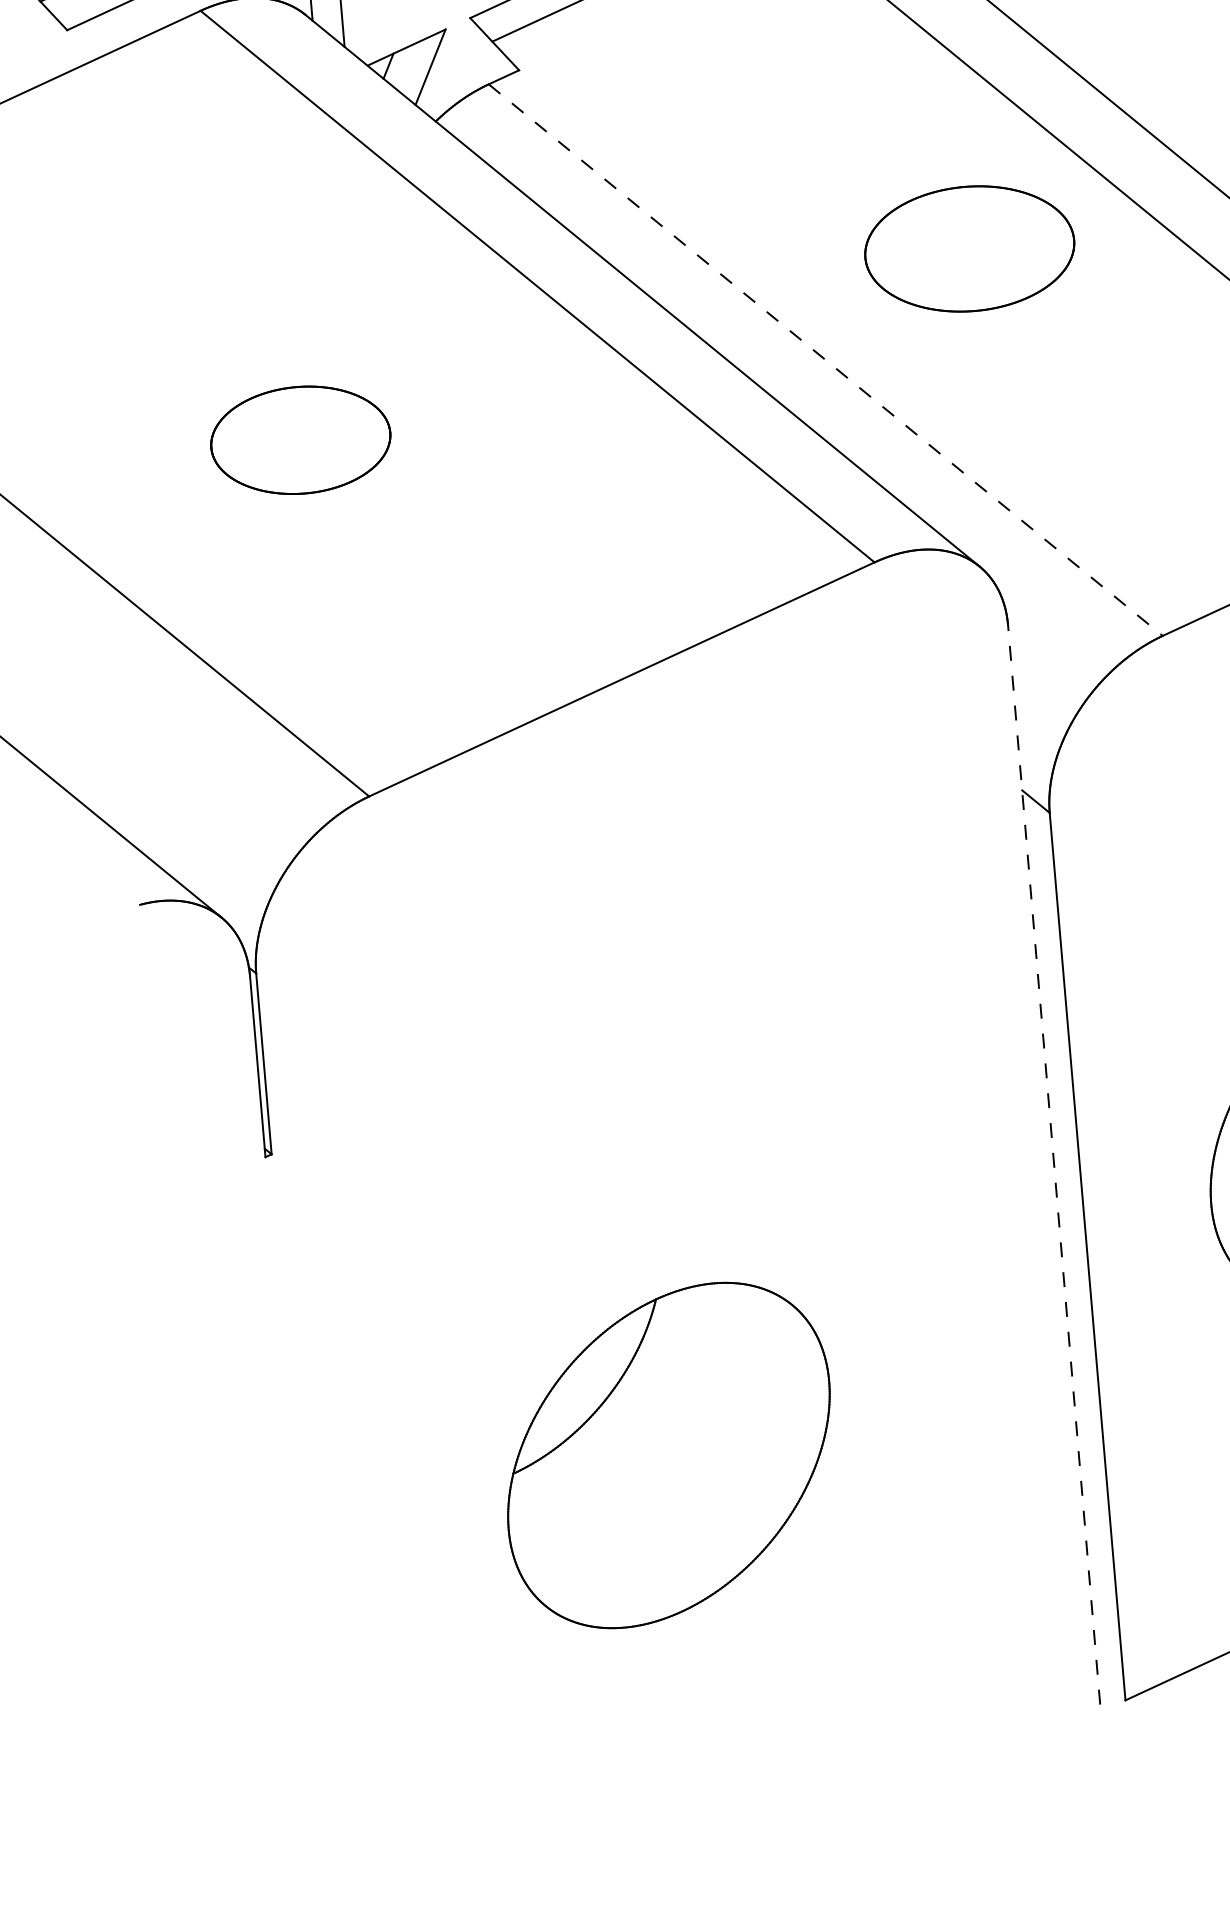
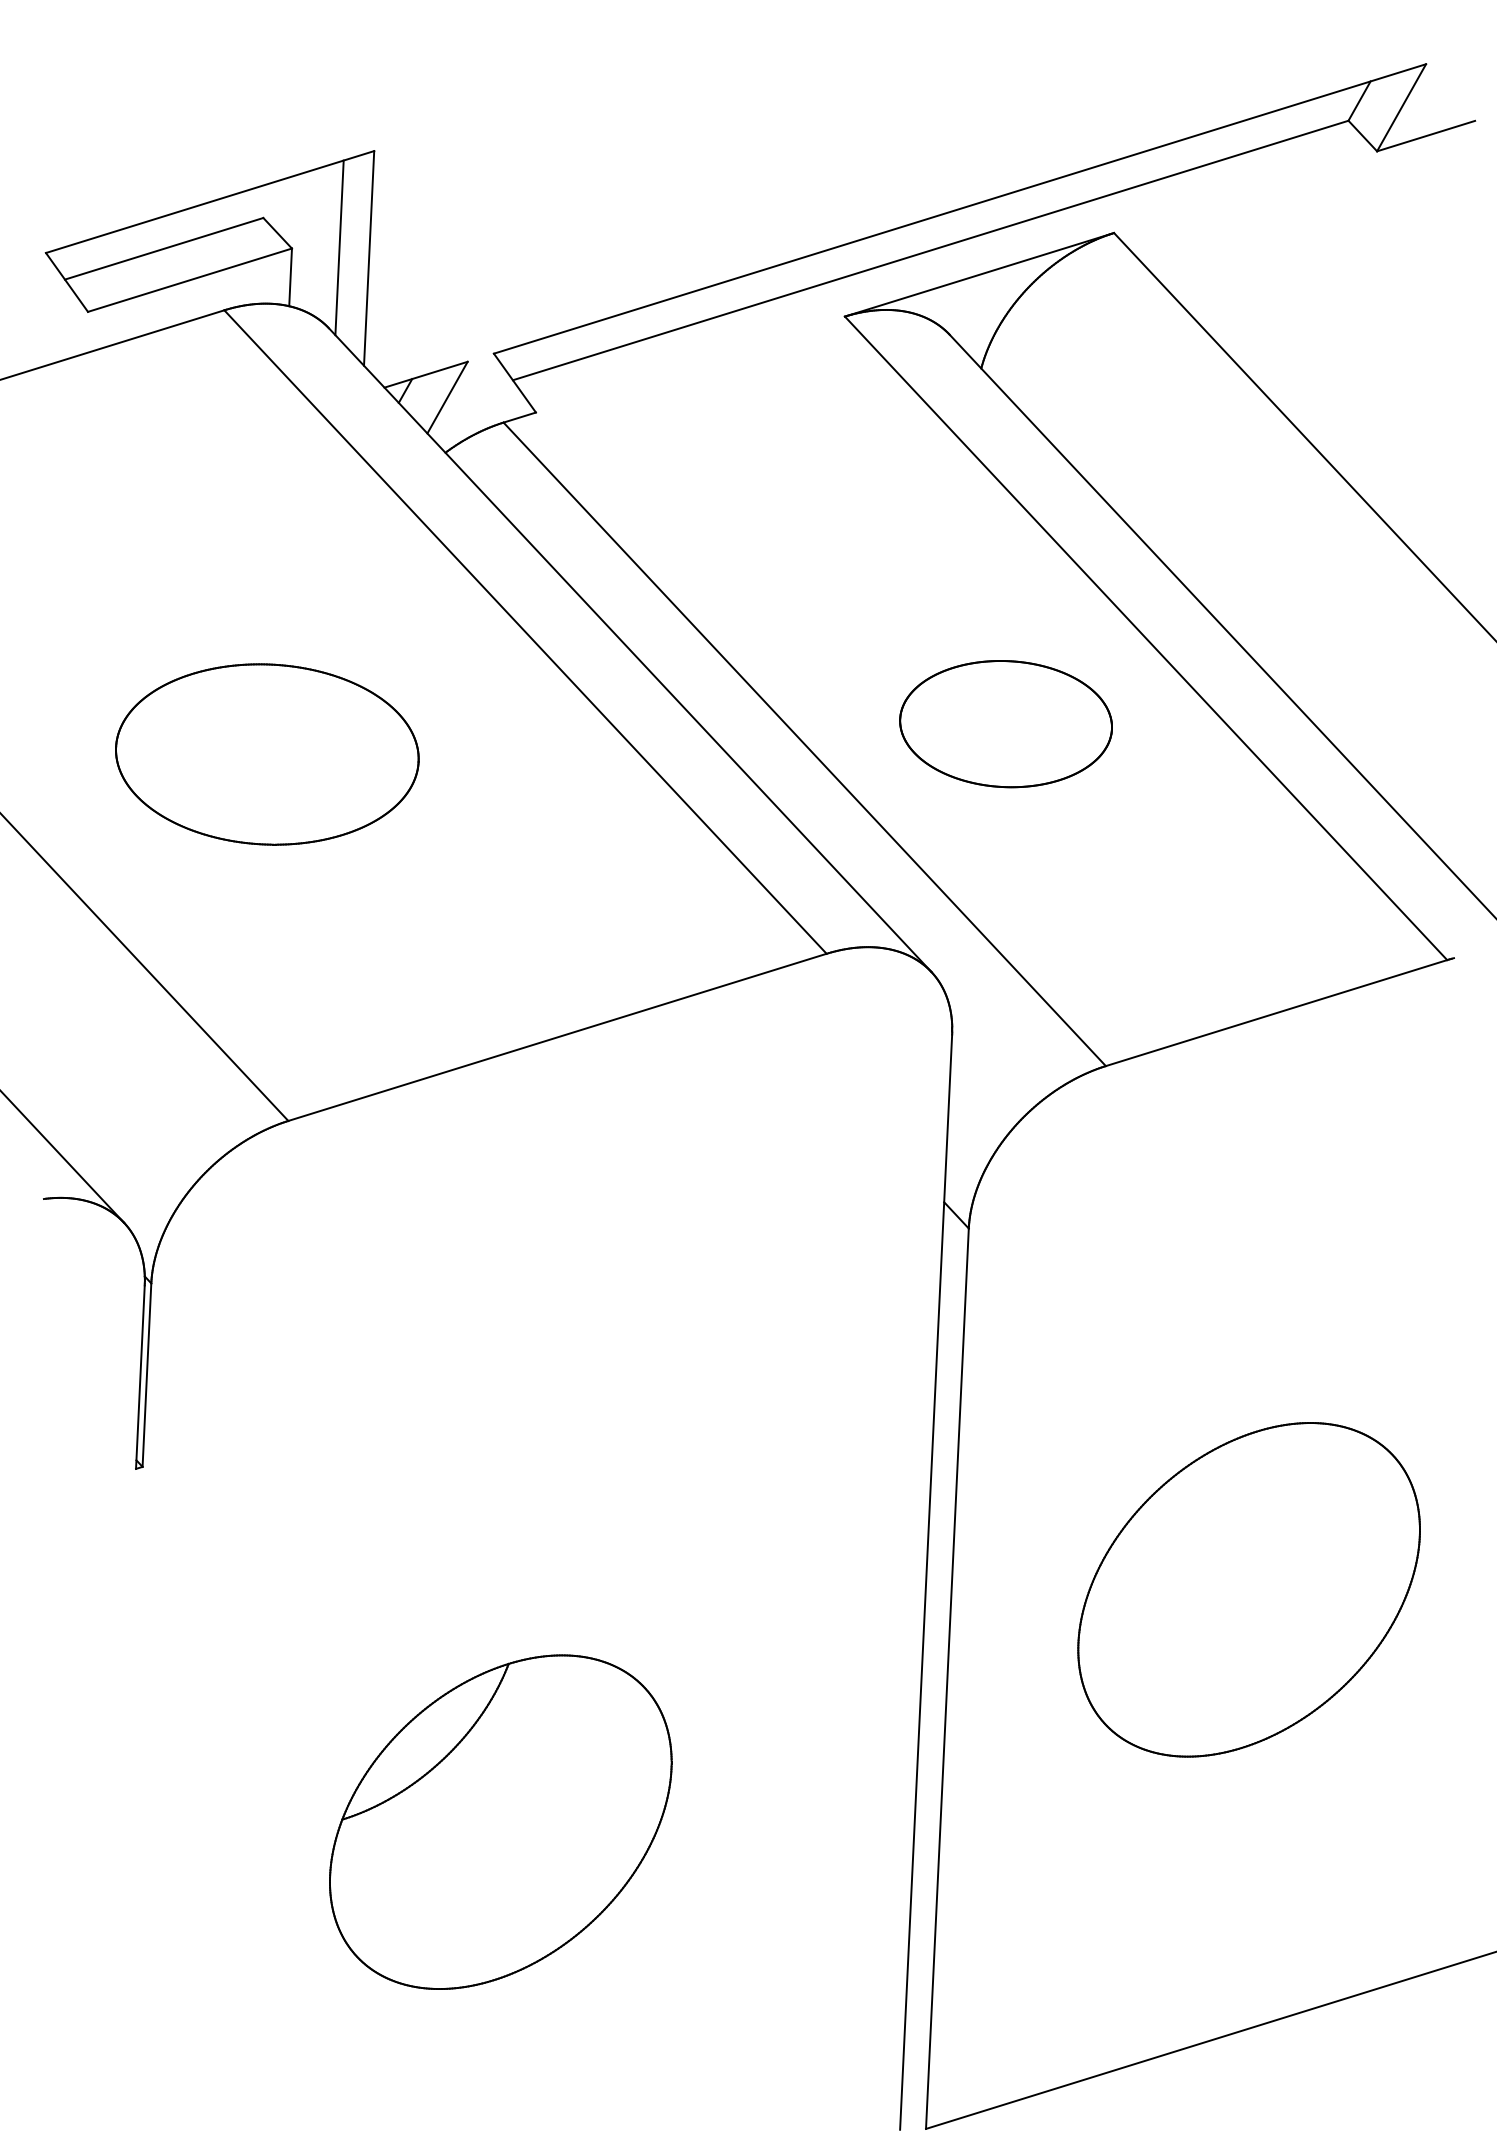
part: (969, 249) -> (1005, 724), moved
line: (825, 360) -> (804, 744), dashed -> solid
part: (300, 440) -> (267, 754), size x1.67
line: (1054, 1164) -> (926, 1581), dashed -> solid

